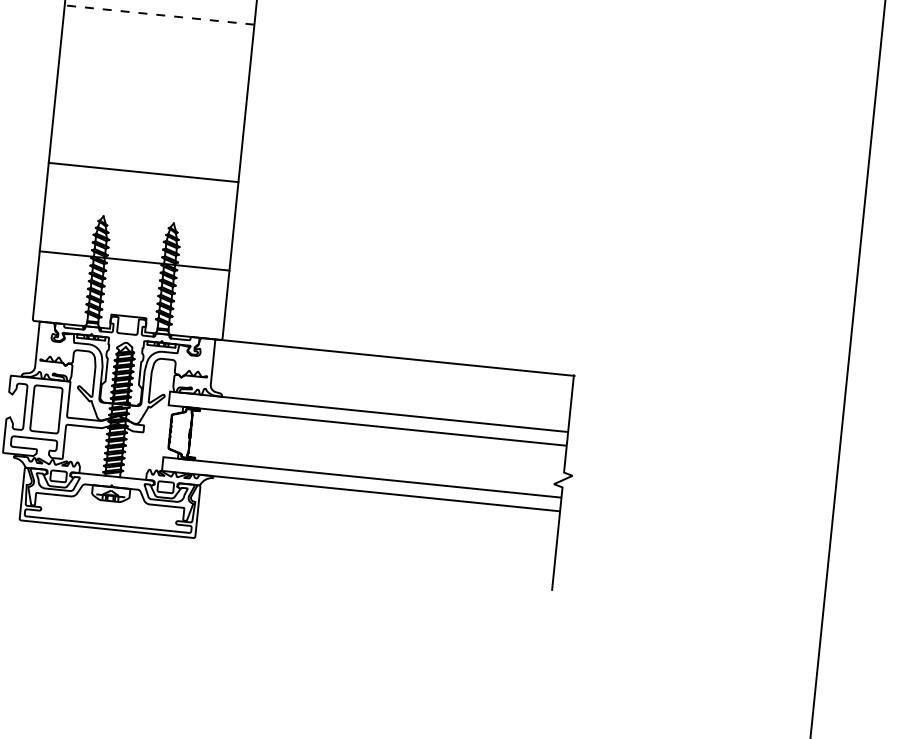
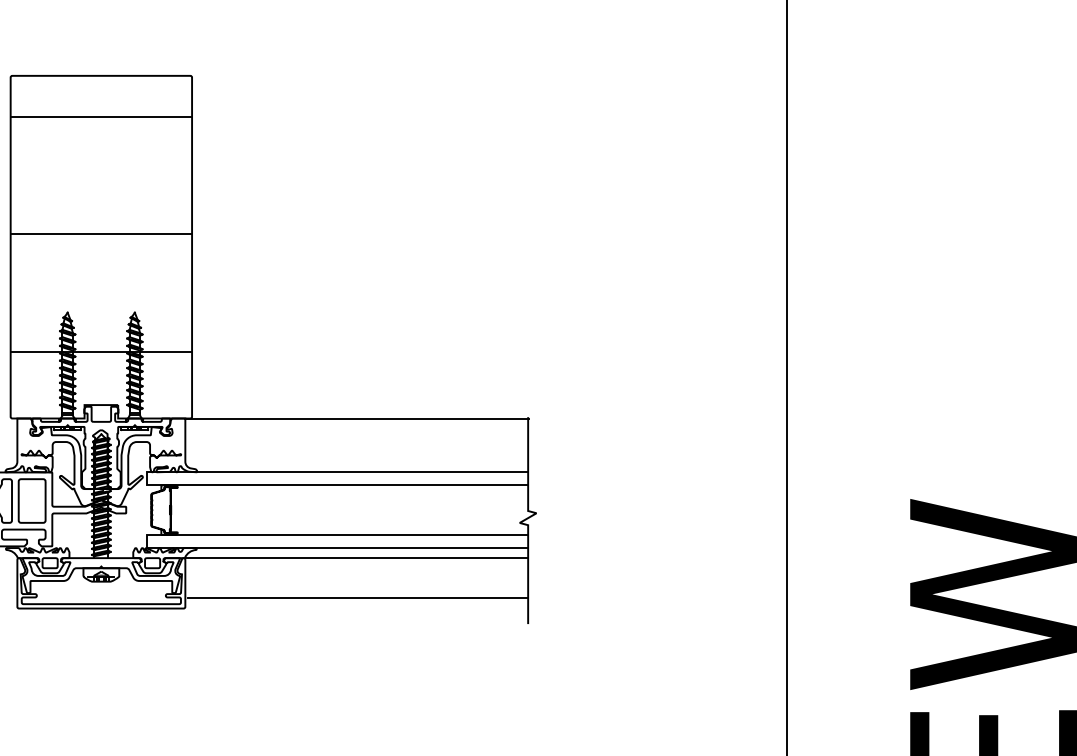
line: (159, 14) -> (101, 116), dashed -> solid
line: (143, 172) -> (101, 234), moved
line: (379, 504) -> (356, 558), added
line: (376, 545) -> (357, 598), added

